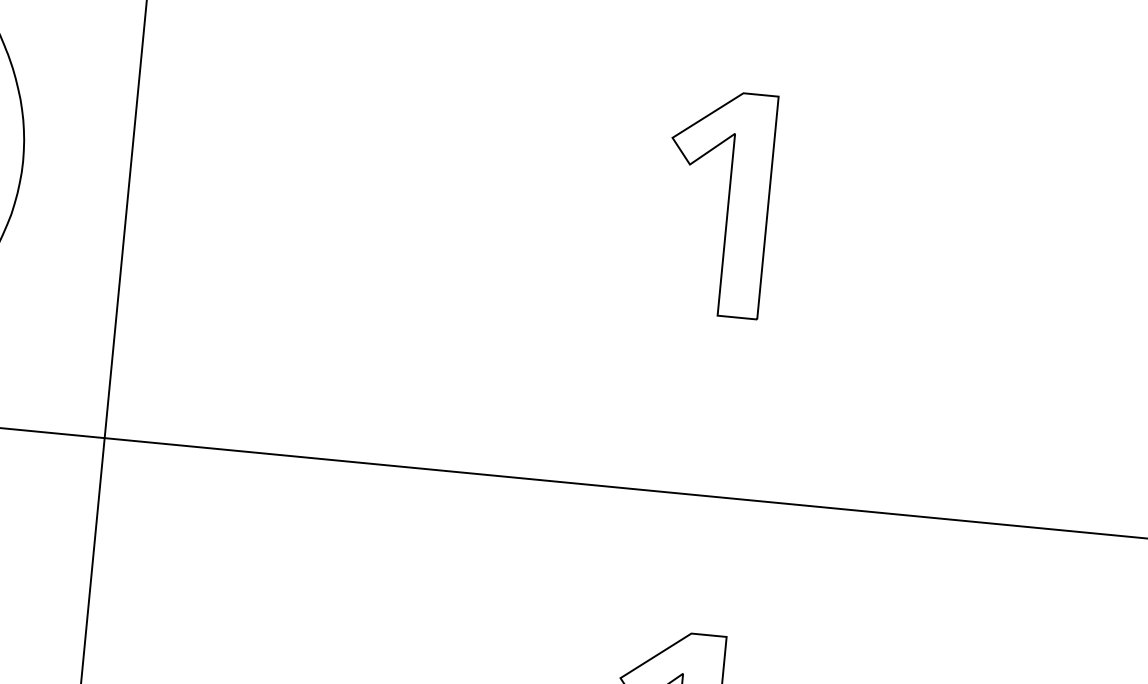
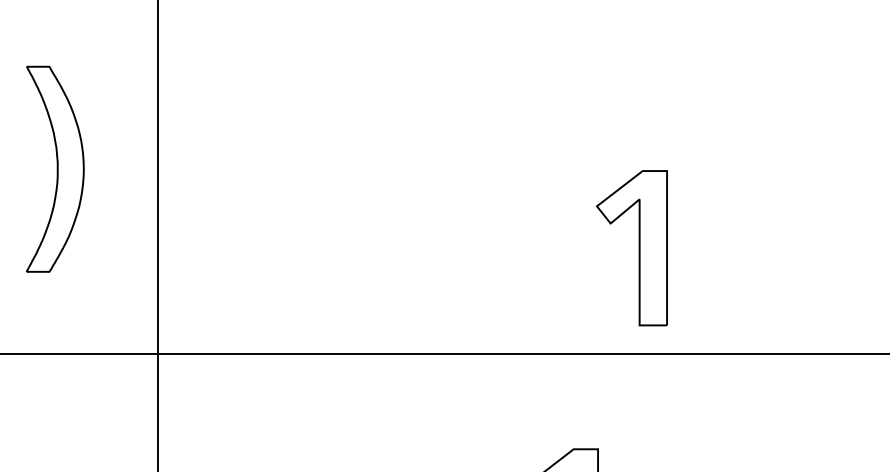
part: (726, 204) -> (638, 248), moved

